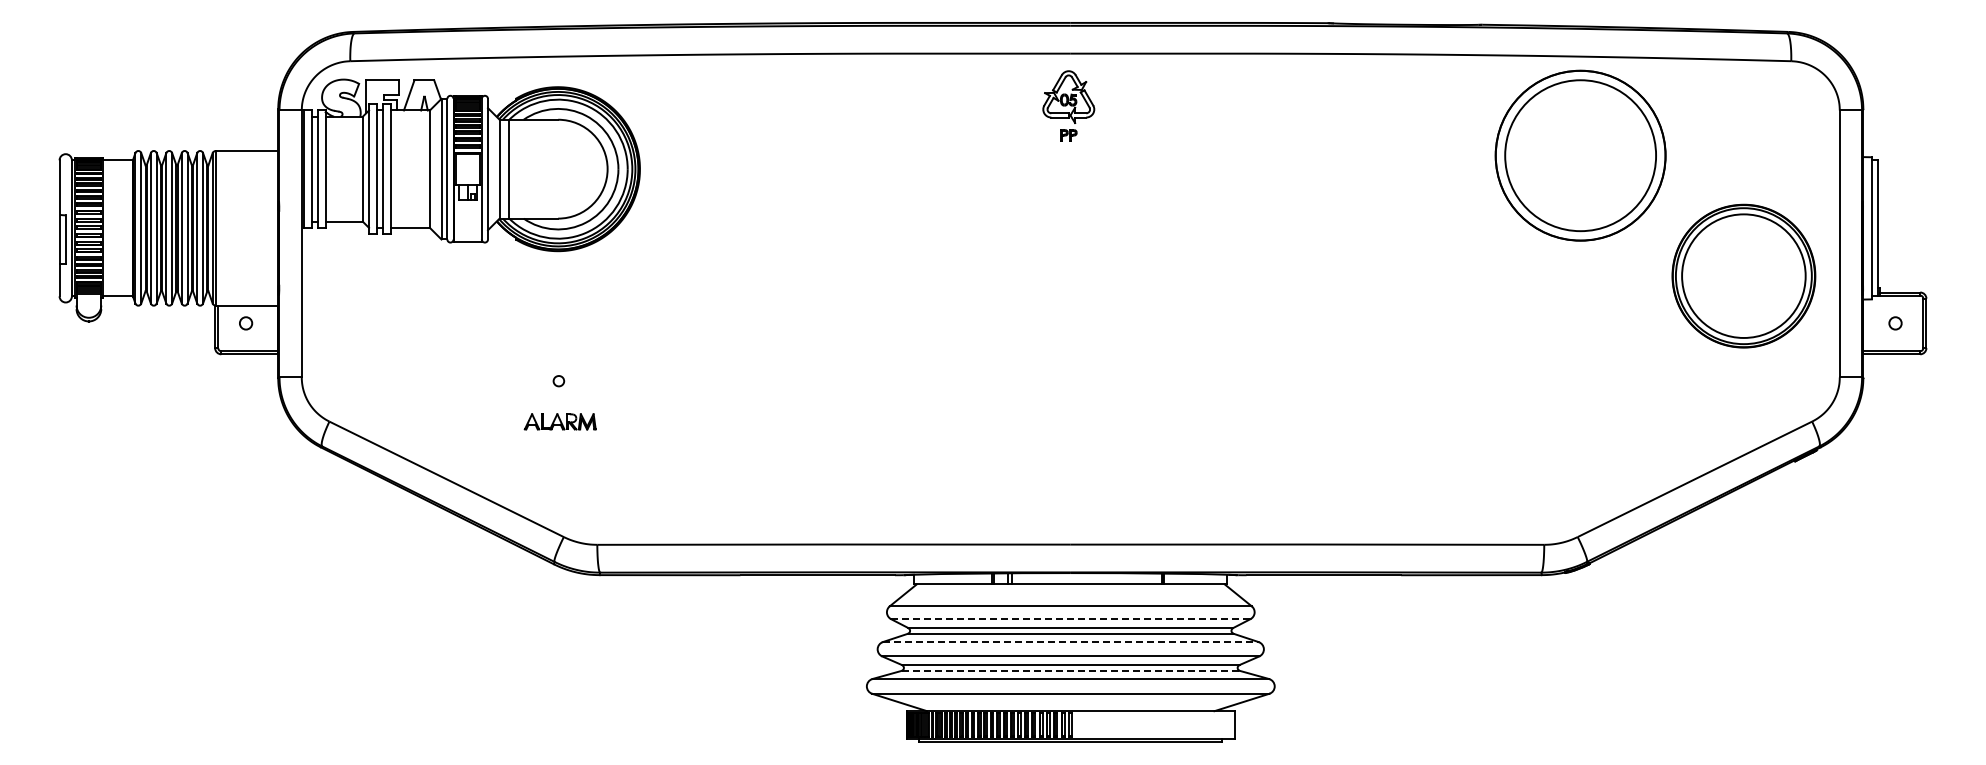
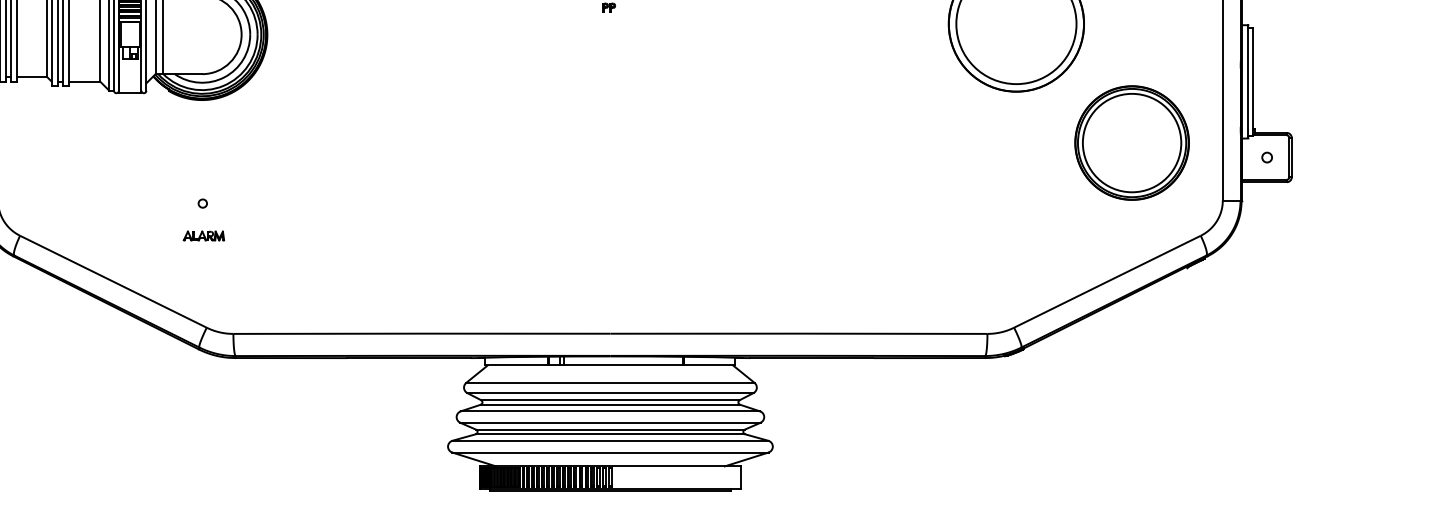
part: (1743, 275) -> (1131, 142), moved
part: (560, 421) -> (204, 235), size x0.71
line: (1070, 619) -> (610, 393), dashed -> solid
line: (1070, 642) -> (610, 411), dashed -> solid
line: (1071, 670) -> (611, 433), dashed -> solid

